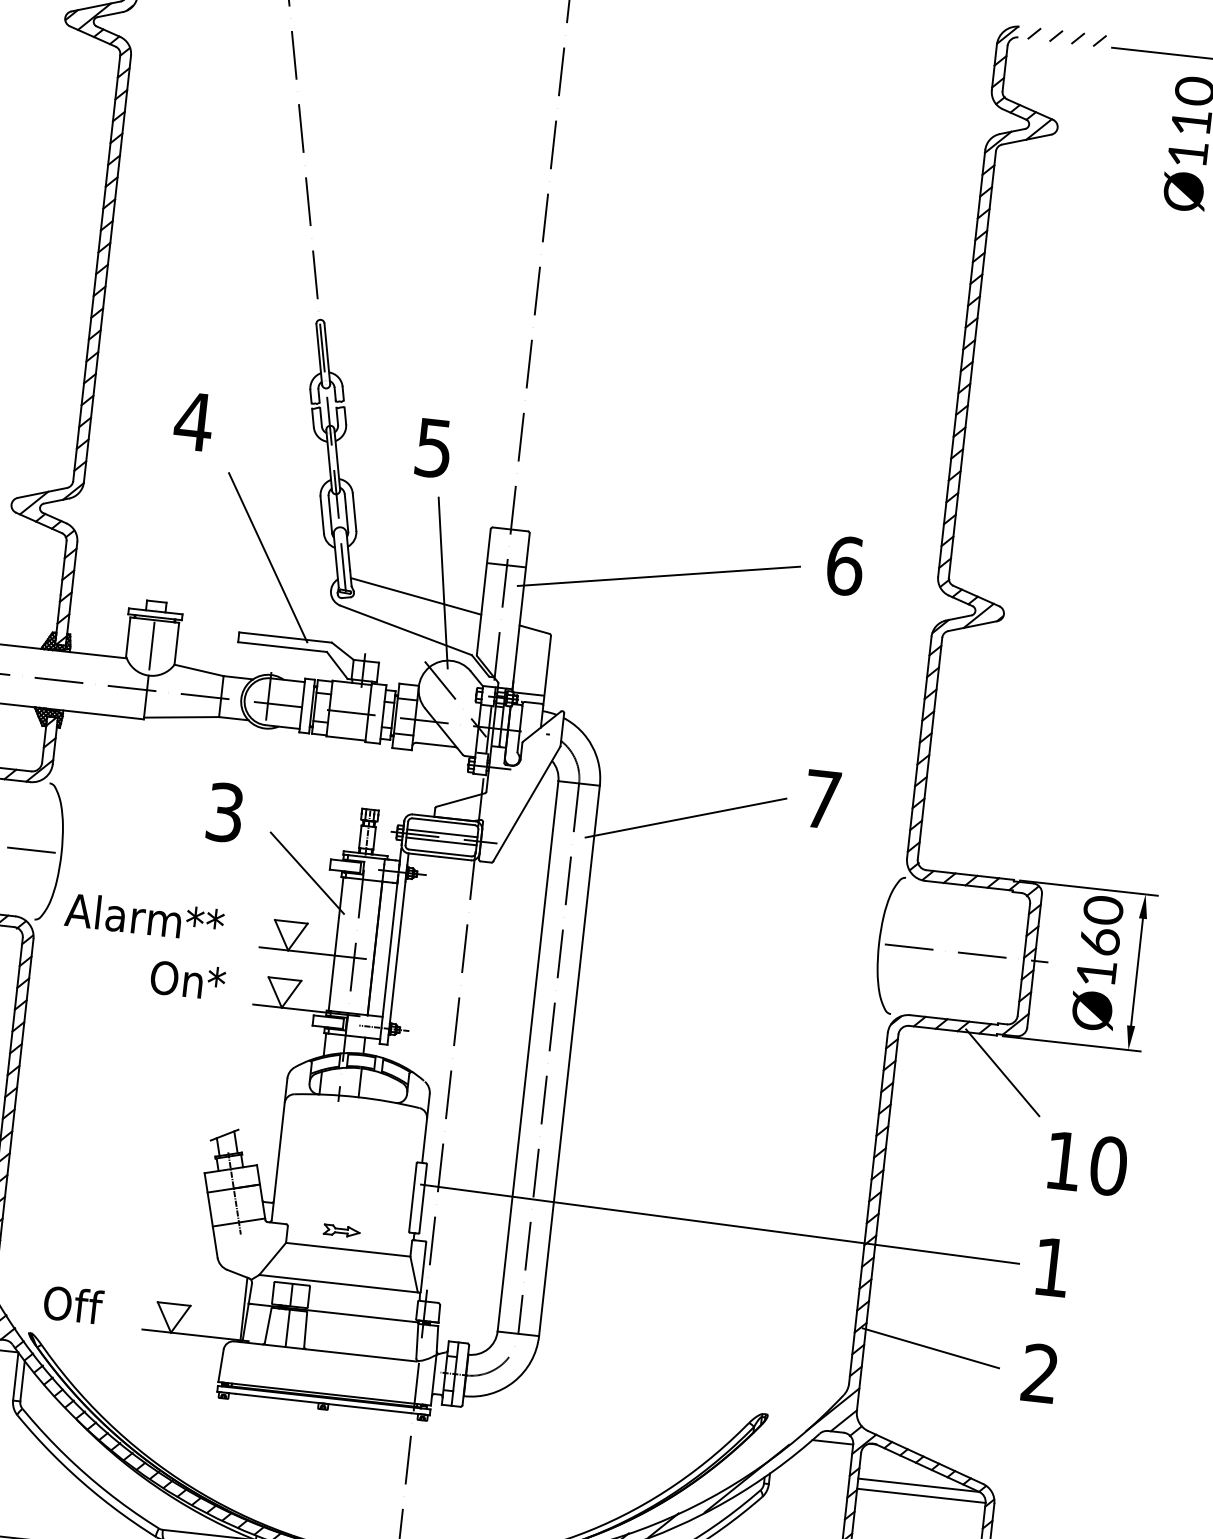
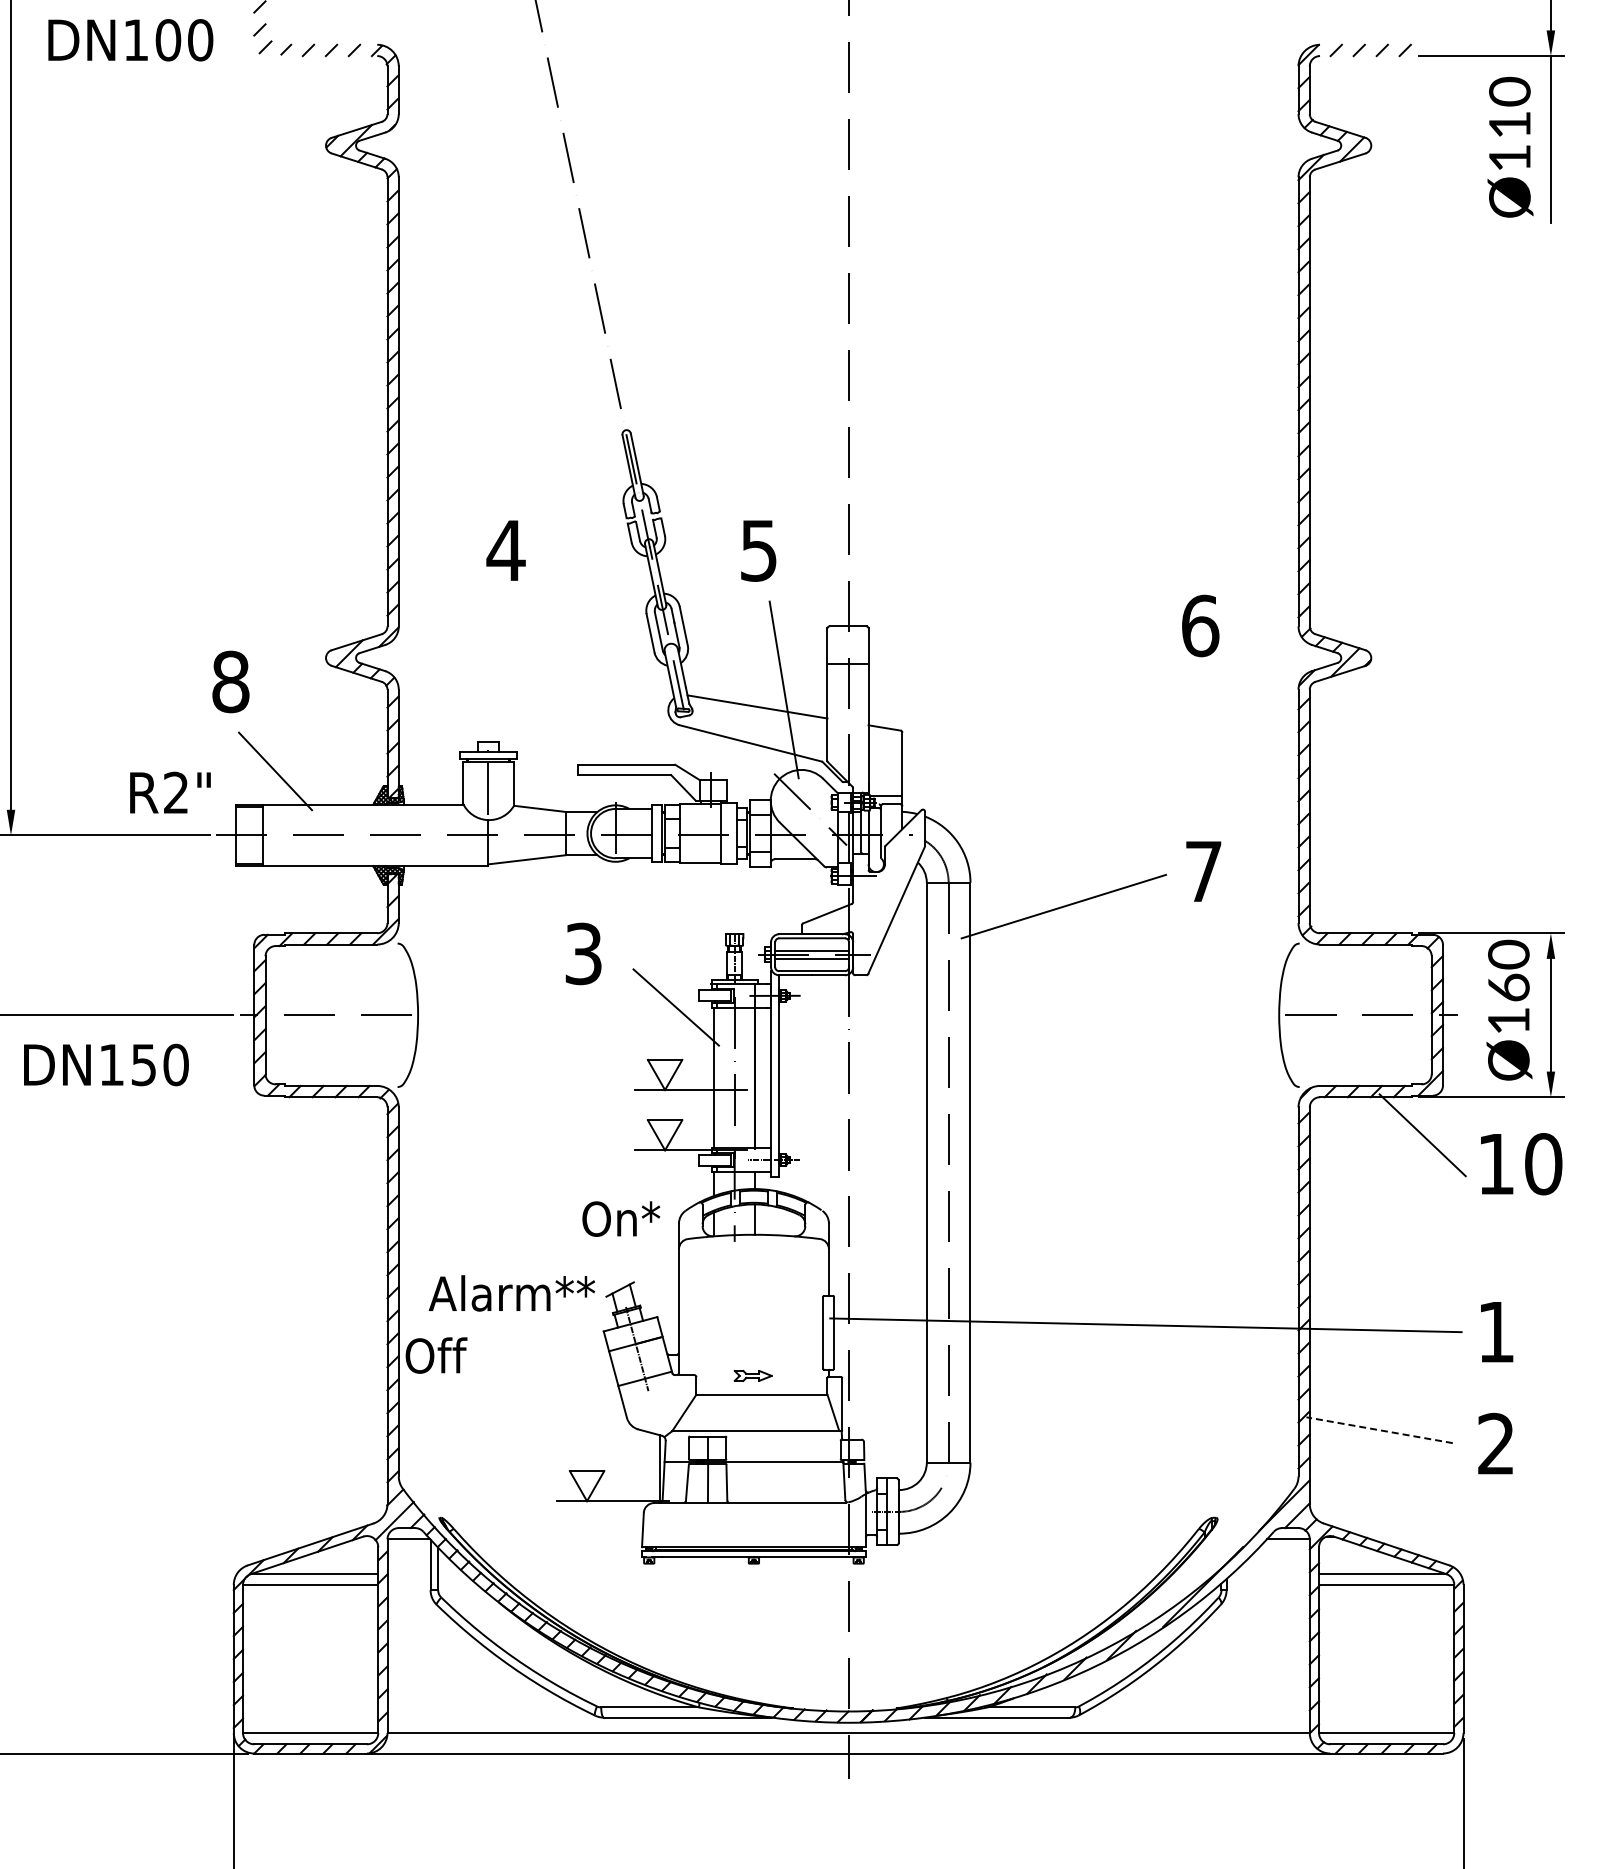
line: (267, 557) -> (598, 683), removed
line: (658, 575) -> (1007, 657), removed
text: (144, 917) -> (511, 1293), moved
text: (188, 980) -> (621, 1218), moved
text: (1087, 1164) -> (1521, 1164), moved
text: (73, 1304) -> (436, 1355), moved
line: (930, 1348) -> (1379, 1430), solid -> dashed

